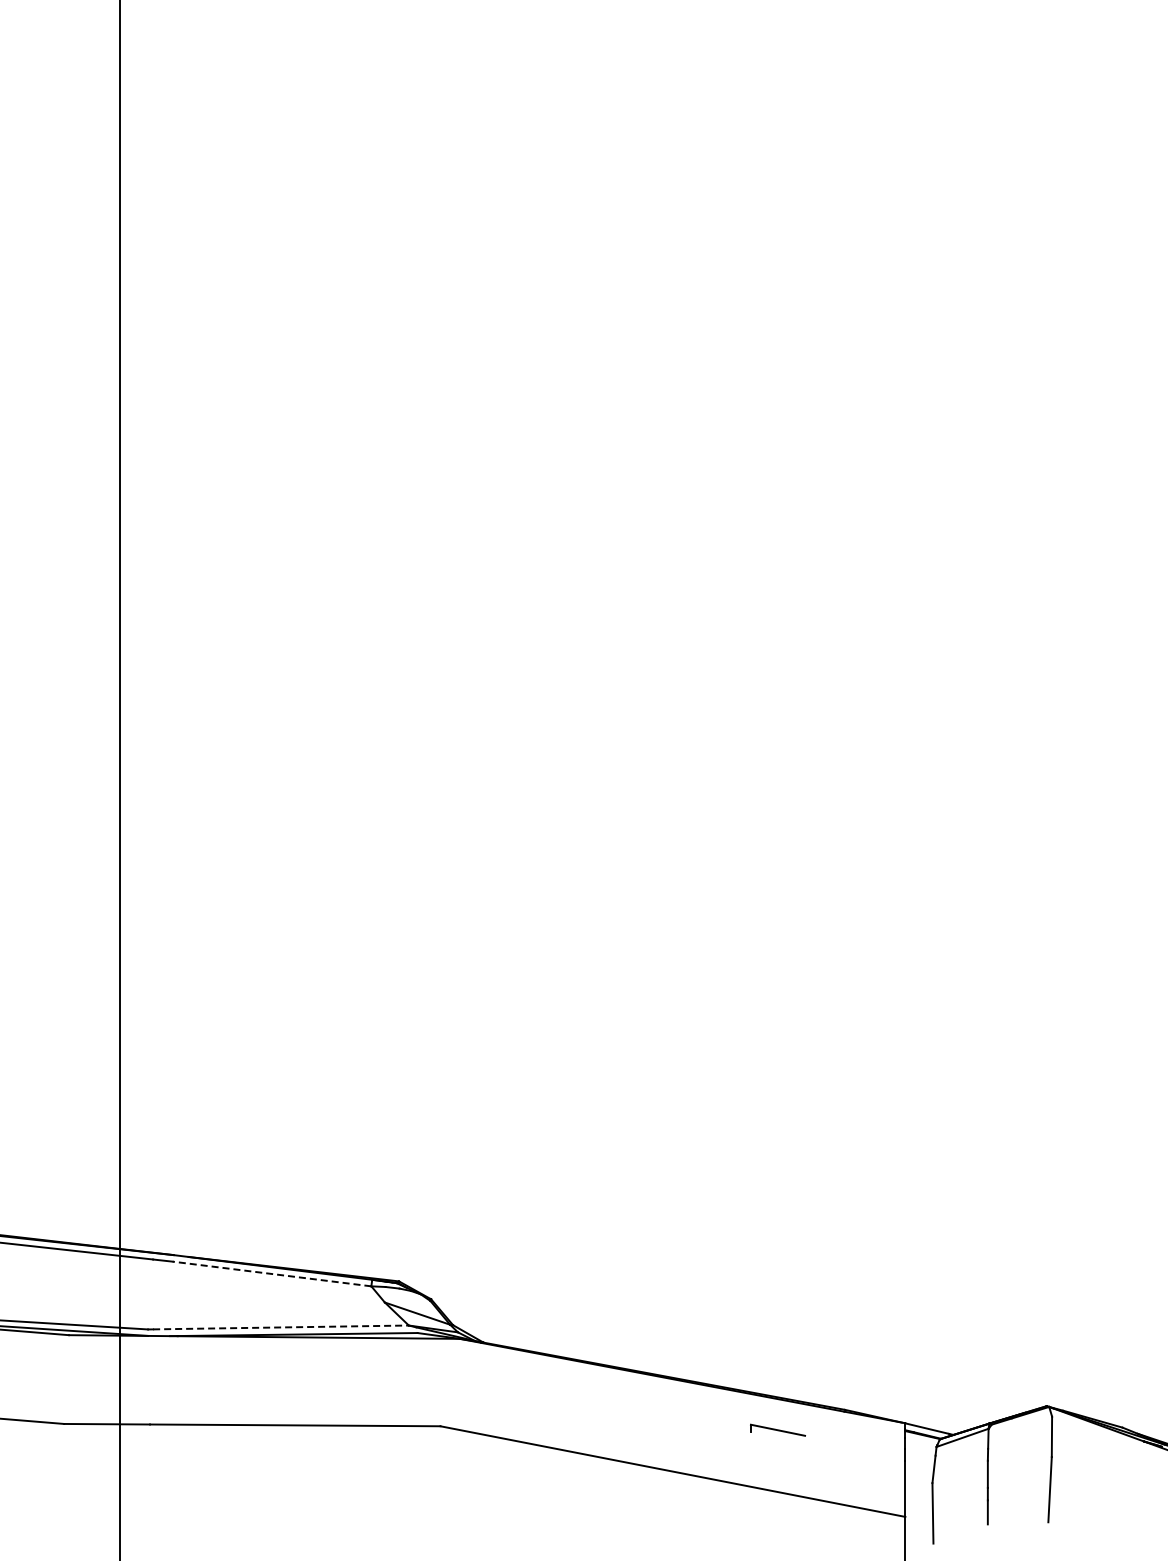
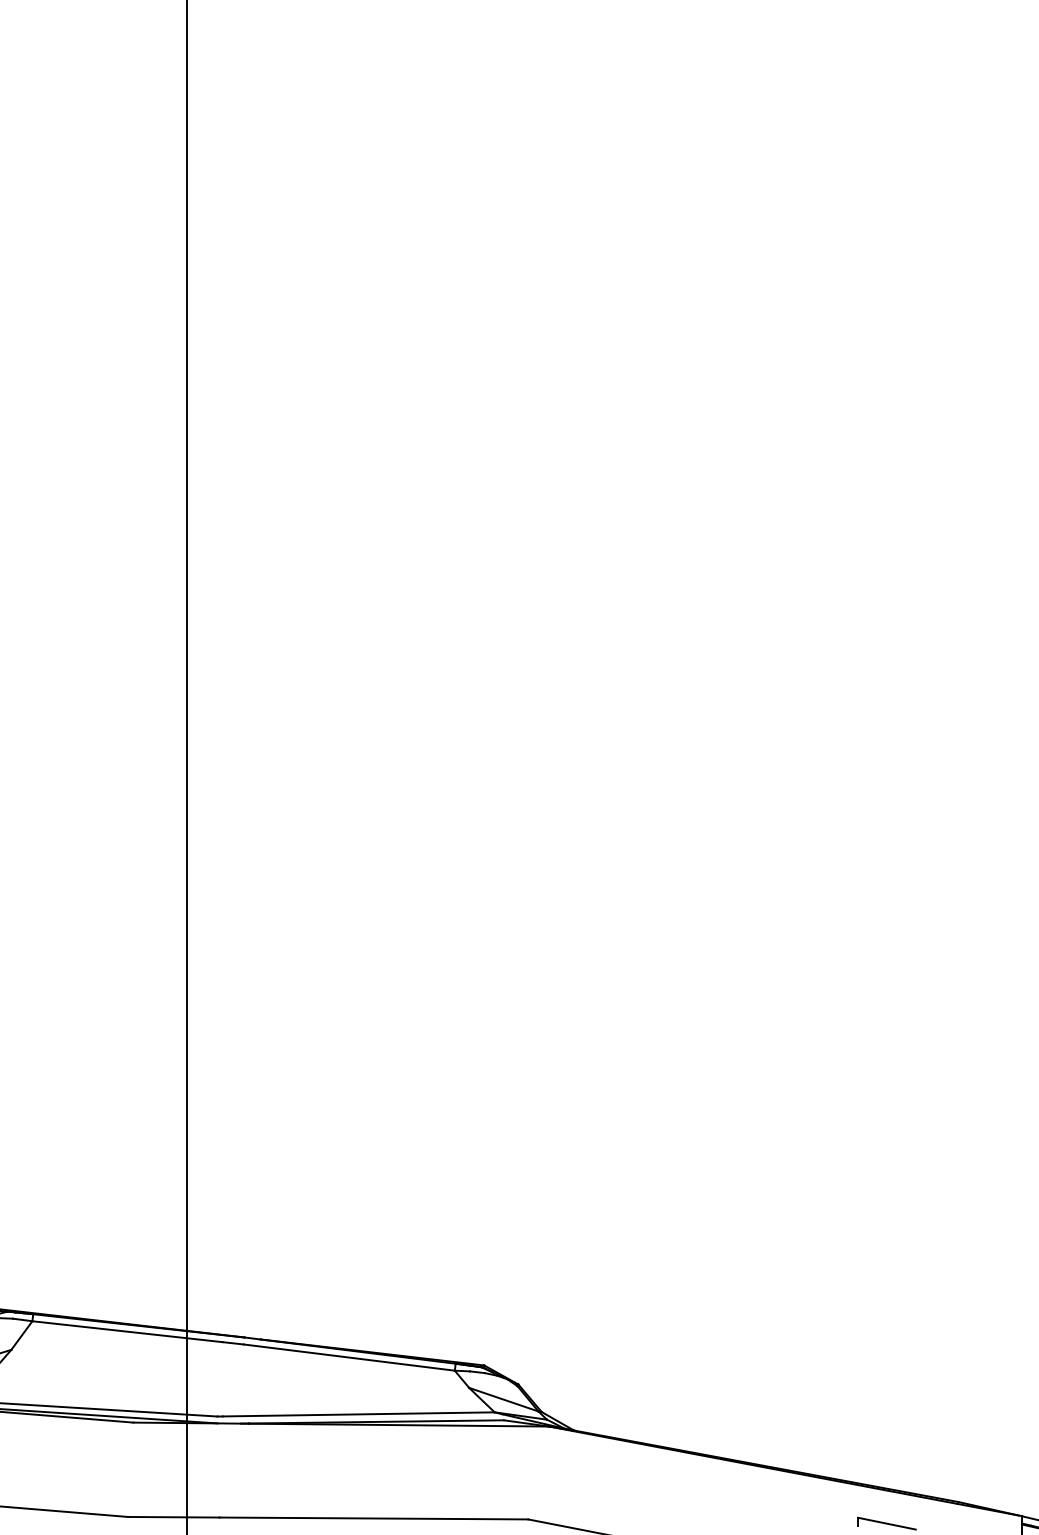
line: (271, 1273) -> (348, 1357), dashed -> solid
line: (281, 1327) -> (359, 1414), dashed -> solid

